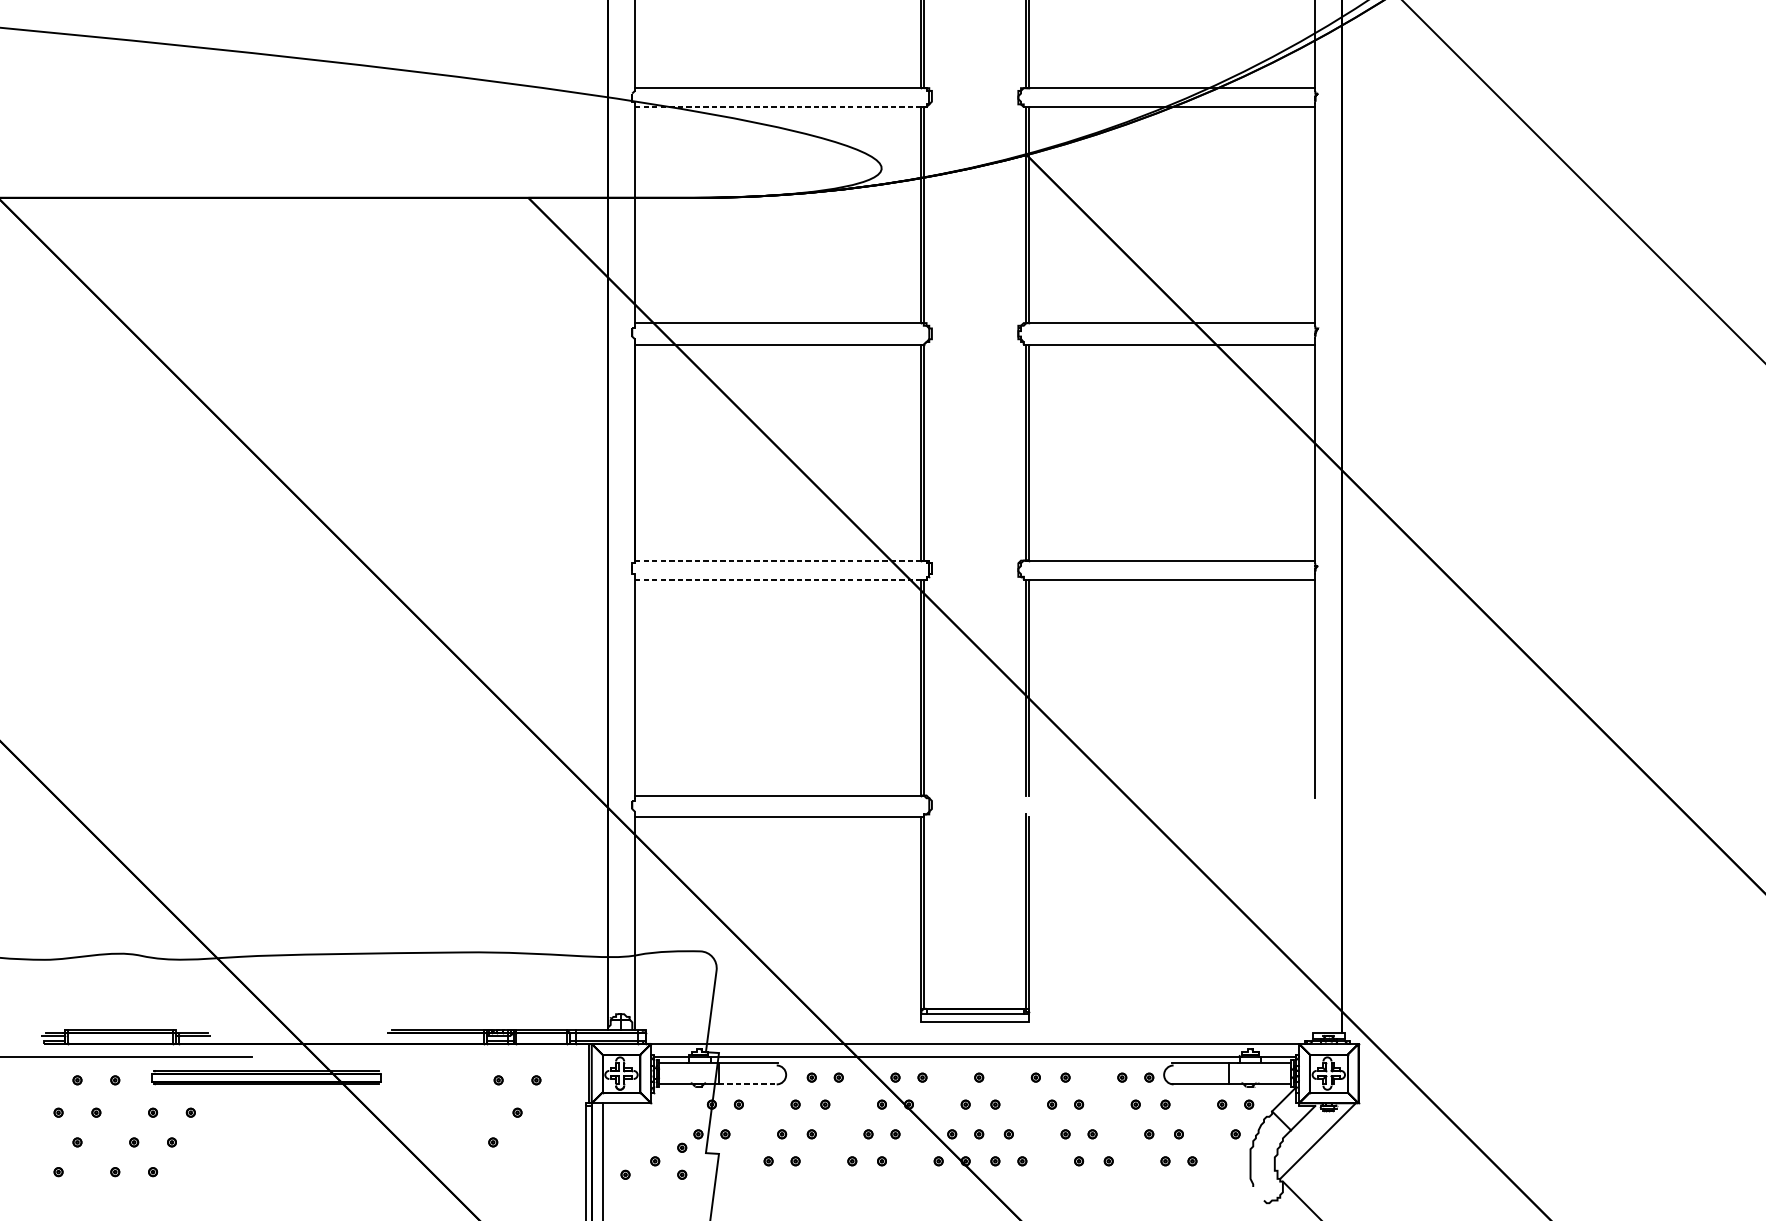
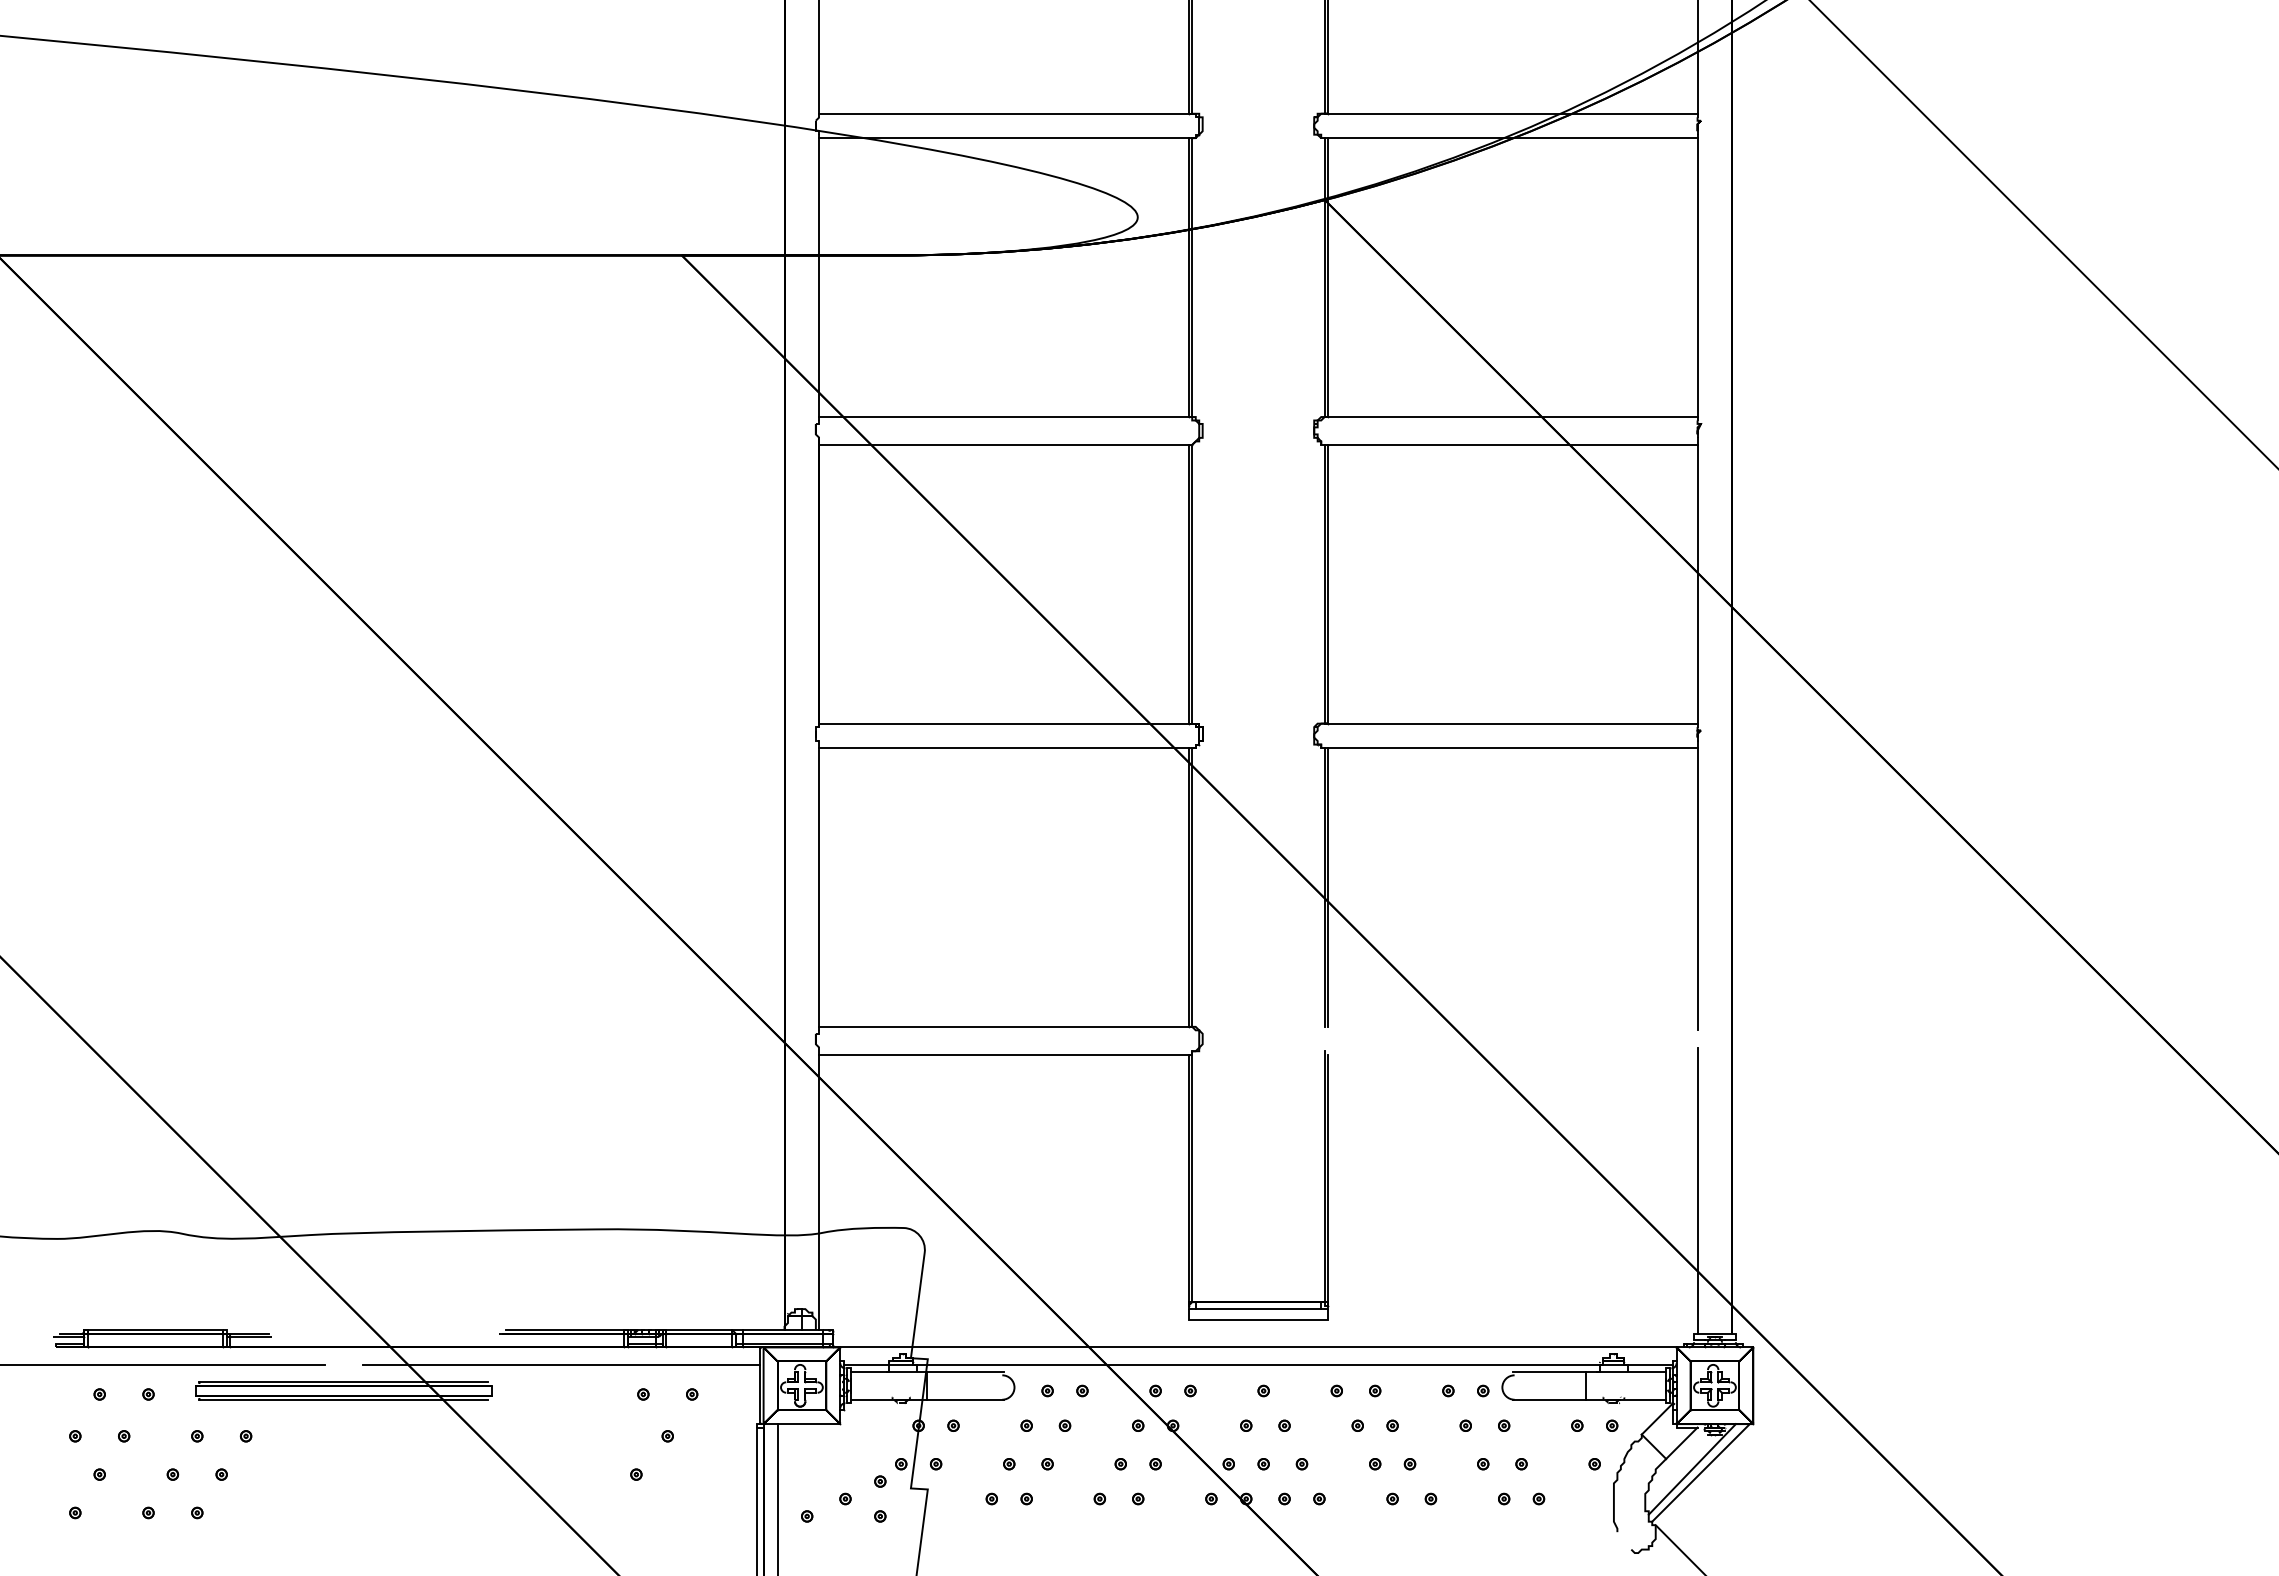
line: (778, 107) -> (1004, 138), dashed -> solid
line: (778, 560) -> (1004, 723), dashed -> solid
line: (778, 579) -> (1004, 748), dashed -> solid
line: (1315, 922) -> (1697, 1190), added
line: (435, 1057) -> (561, 1364), added
line: (748, 1084) -> (966, 1399), dashed -> solid
line: (1310, 1138) -> (1691, 1469), added

